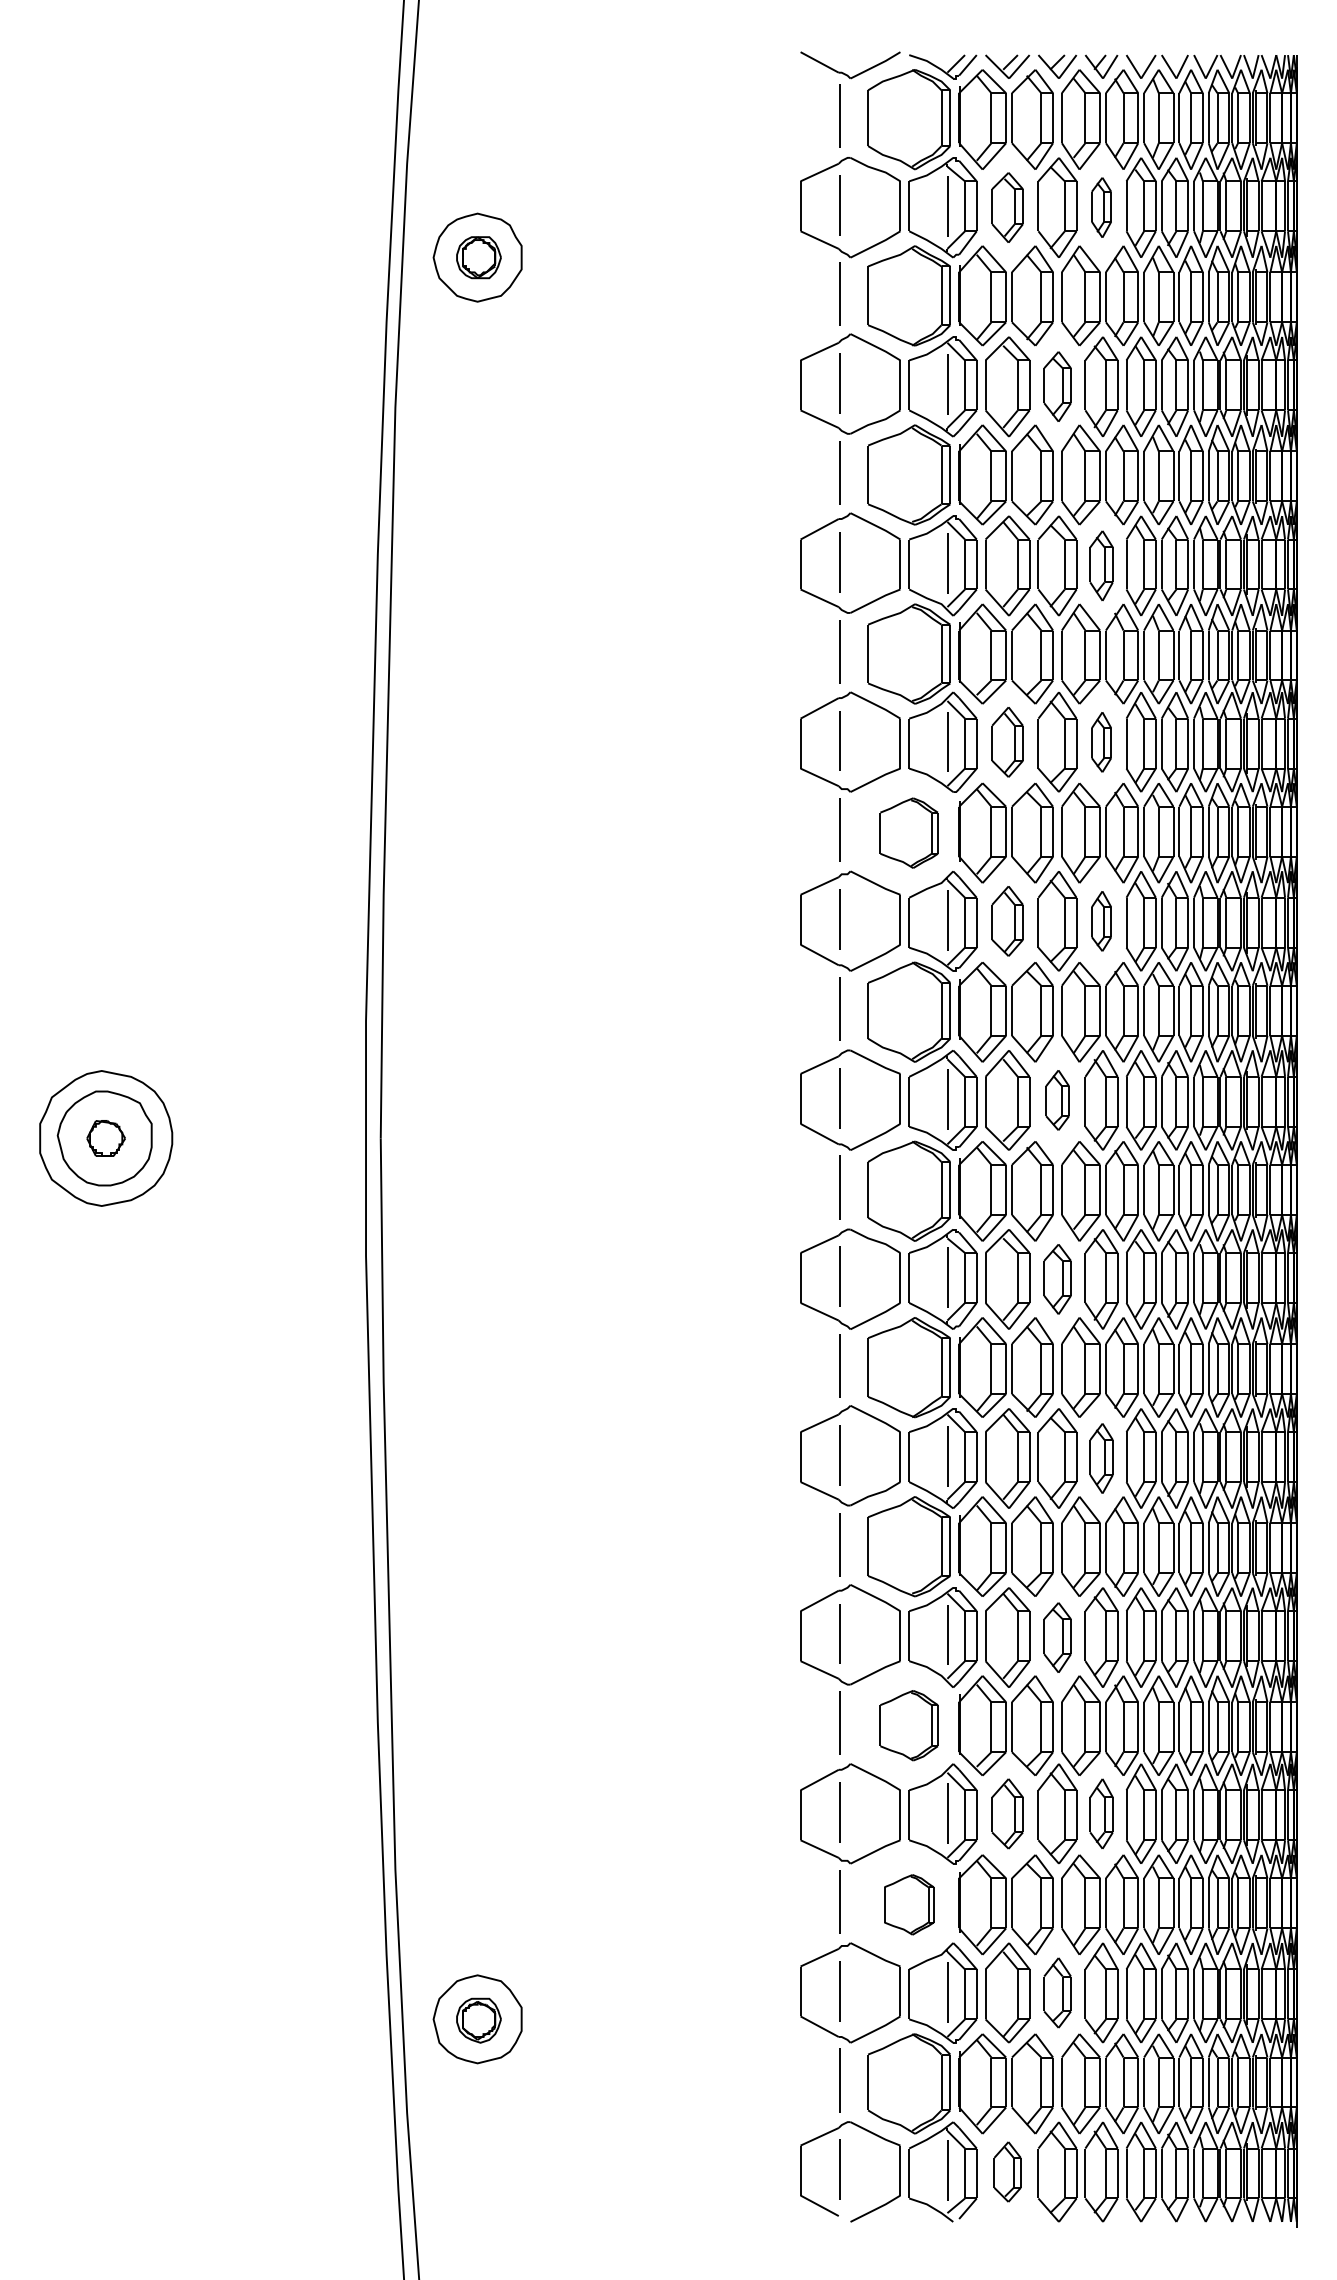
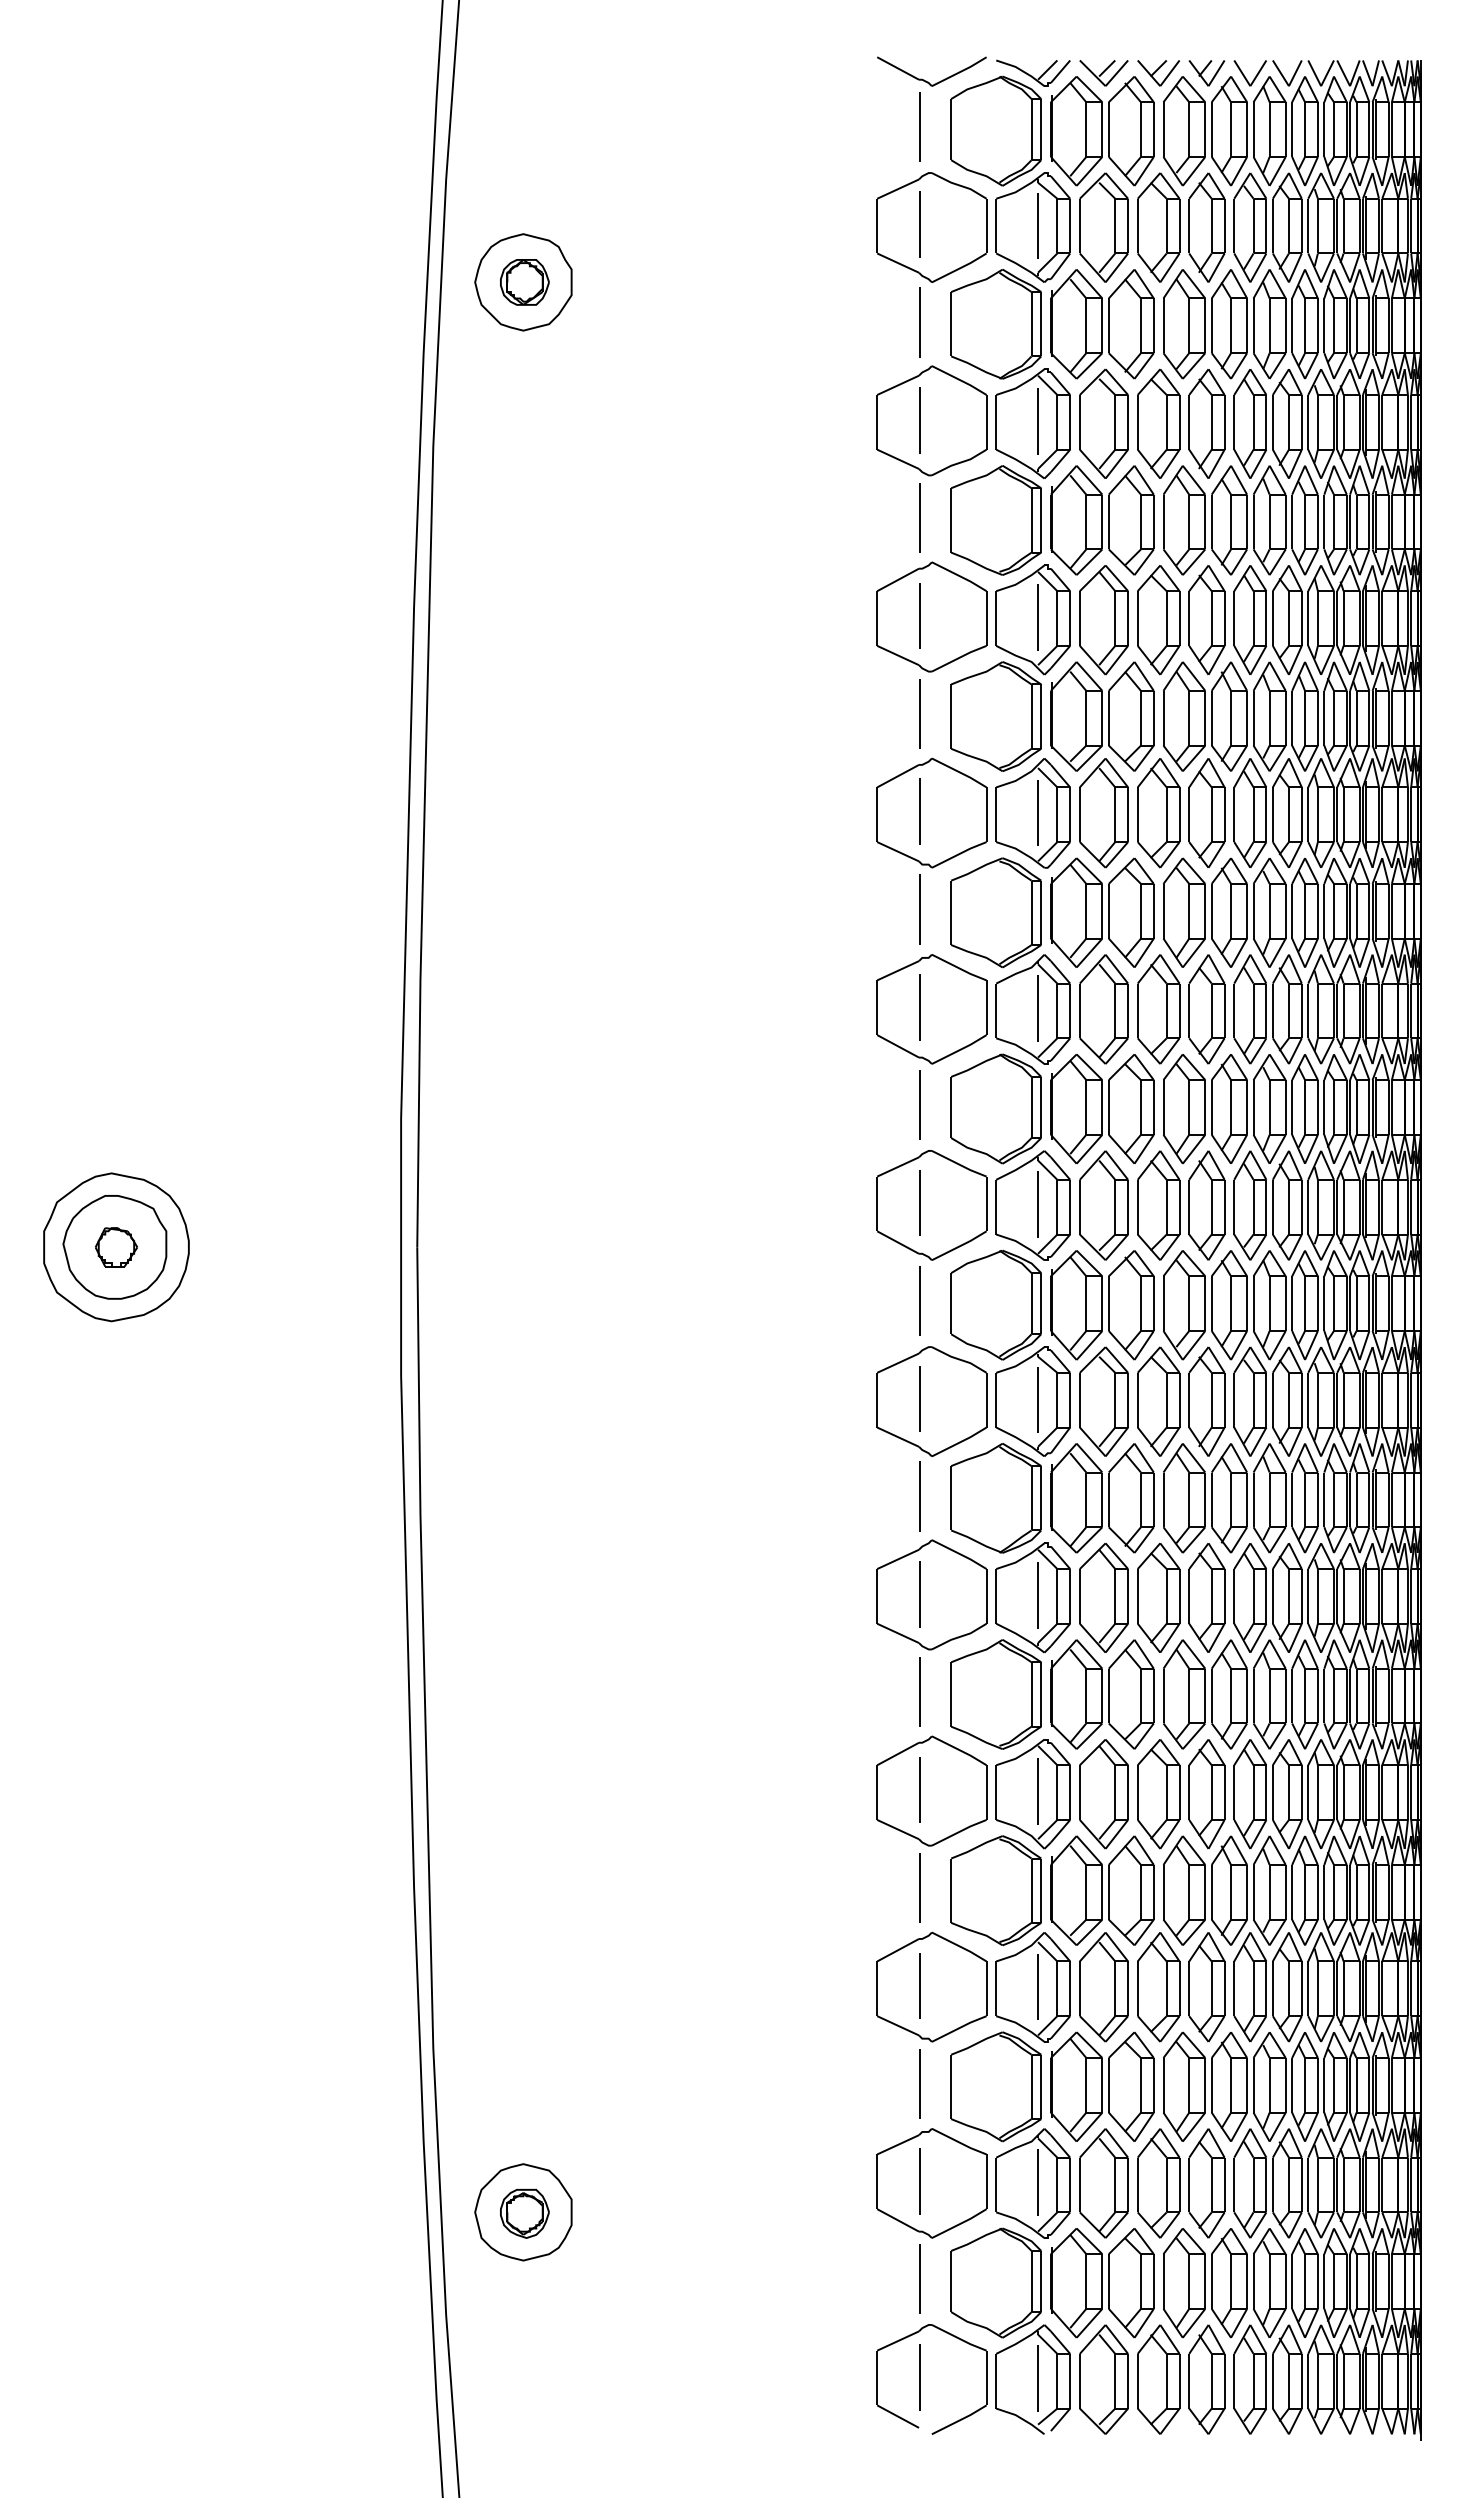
part: (1007, 207) -> (1103, 227), size x1.43
part: (1101, 207) -> (1206, 227), size x1.67
part: (1057, 386) -> (1158, 423), size x1.43
part: (1101, 565) -> (1206, 619), size x1.43
part: (1007, 742) -> (1103, 813), size x1.43
part: (1101, 742) -> (1206, 813), size x1.67
part: (908, 832) -> (995, 912), size x1.43
part: (1007, 921) -> (1103, 1009), size x1.43
part: (1101, 921) -> (1206, 1009), size x1.67
part: (1057, 1100) -> (1158, 1205), size x1.67
part: (1057, 1279) -> (1158, 1401), size x1.43
part: (1101, 1458) -> (1206, 1597), size x1.43
part: (1057, 1637) -> (1158, 1794), size x1.43
part: (908, 1725) -> (995, 1890), size x1.43
part: (1007, 1814) -> (1103, 1987), size x1.43
part: (1101, 1814) -> (1206, 1987), size x1.43
part: (908, 1904) -> (995, 2086), size x1.67
part: (1057, 1993) -> (1158, 2183), size x1.43
part: (1007, 2171) -> (1103, 2379), size x1.67

